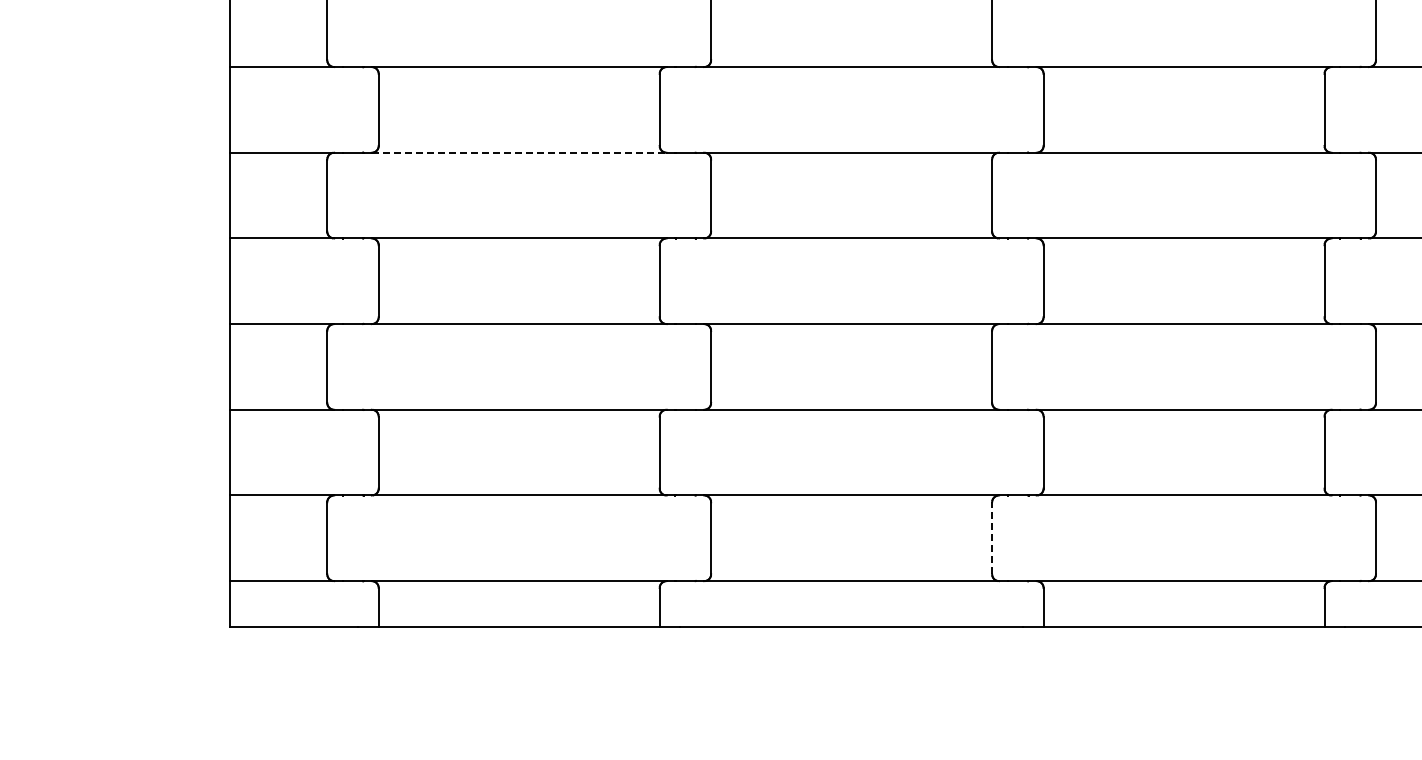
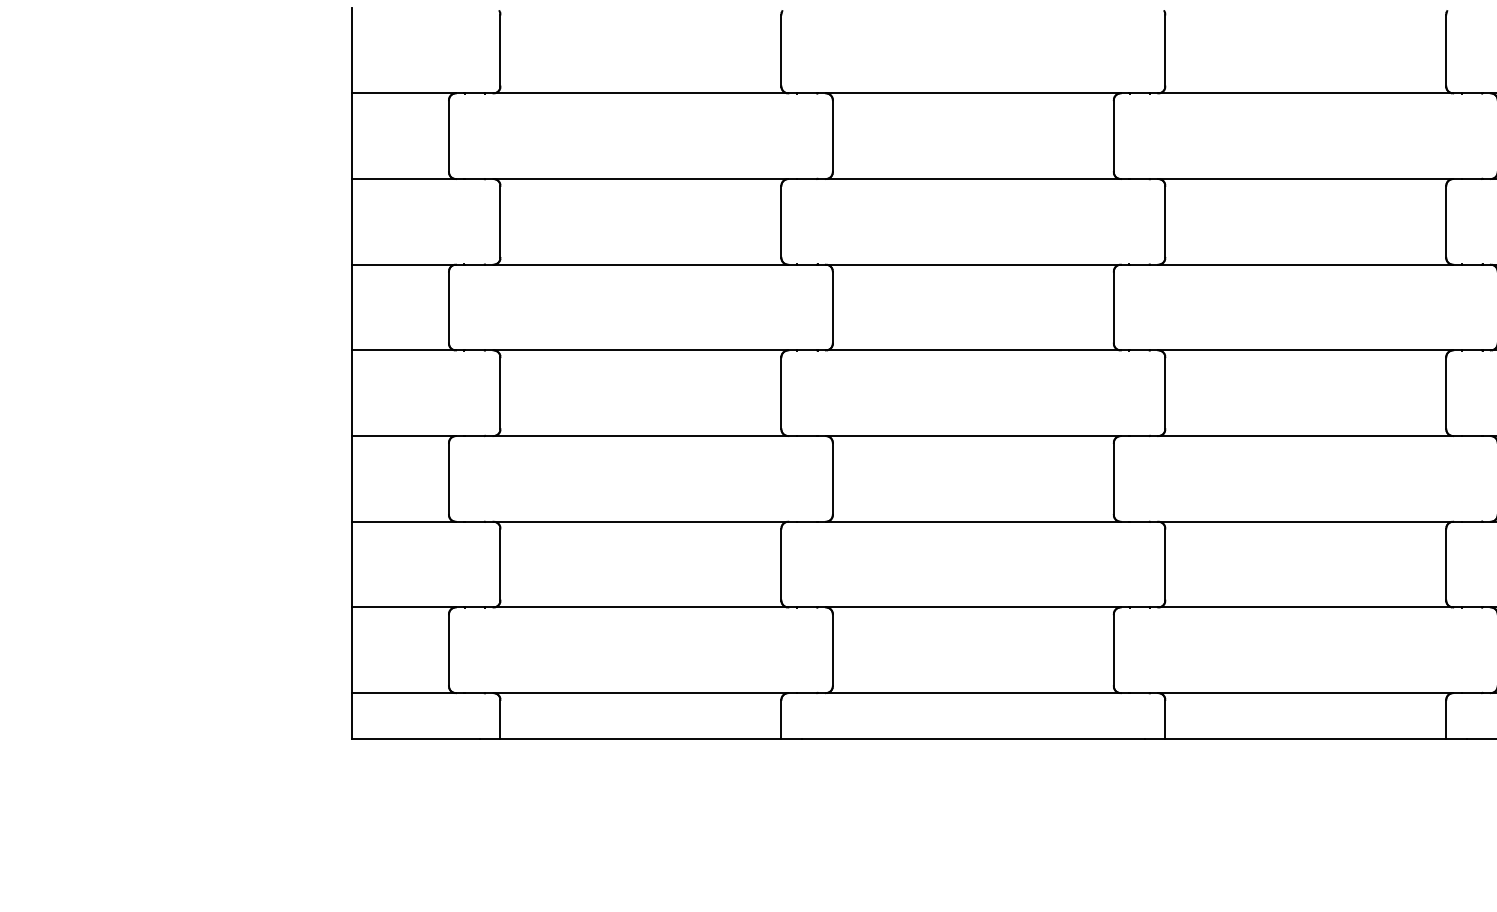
line: (519, 152) -> (641, 264), dashed -> solid
line: (991, 538) -> (1113, 650), dashed -> solid

